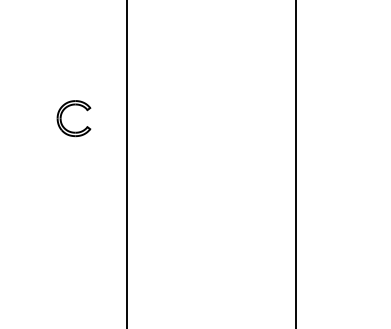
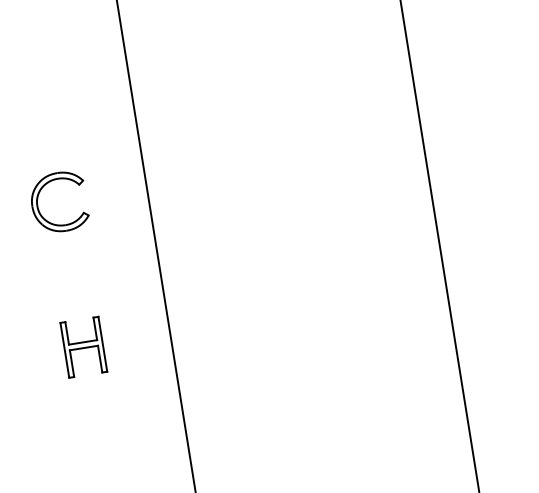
part: (62, 114) -> (39, 198), moved
part: (74, 220) -> (83, 346), added

